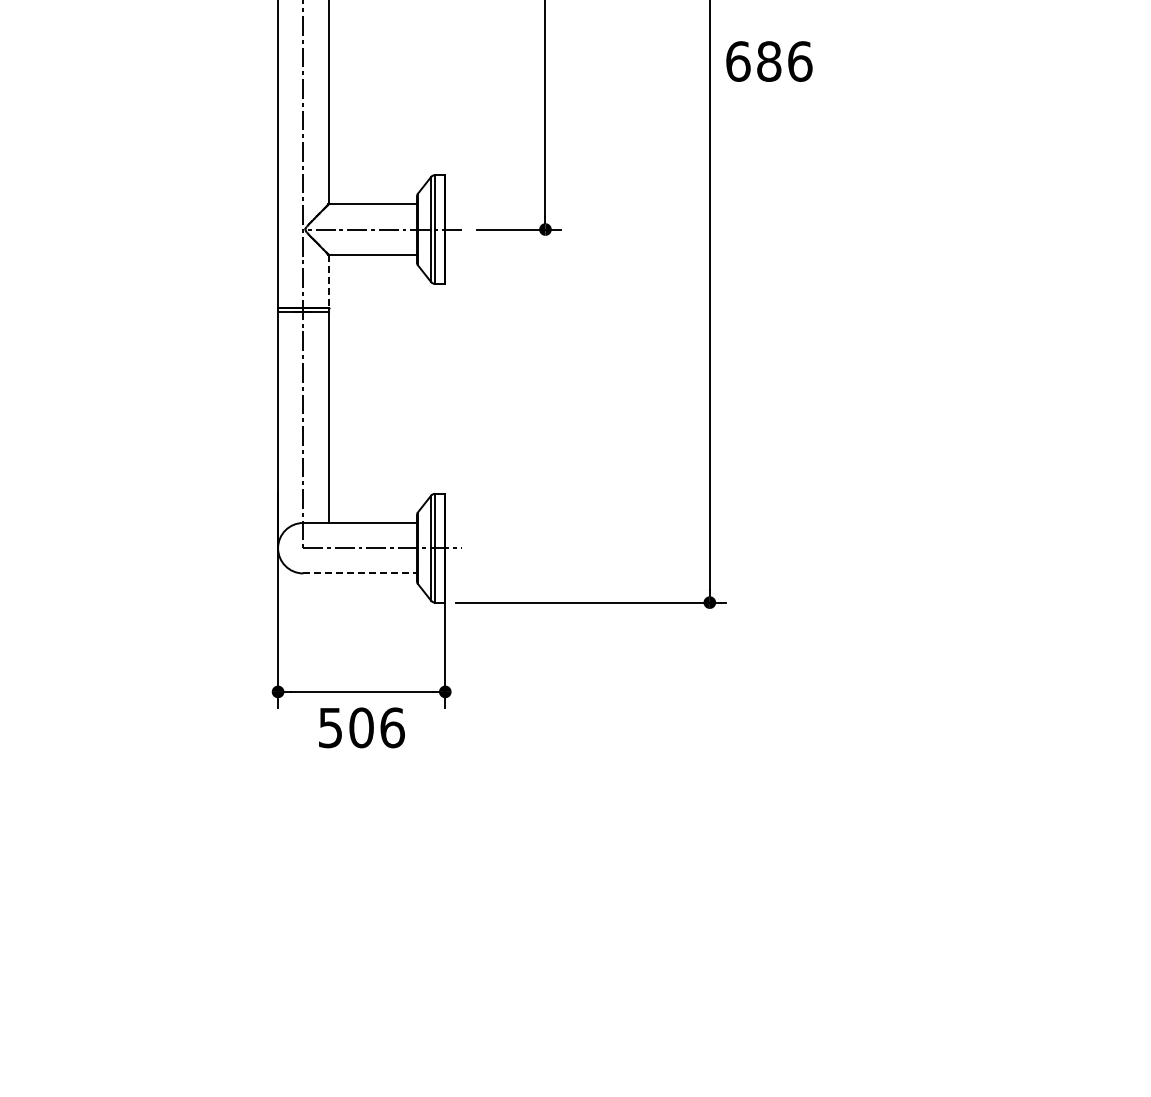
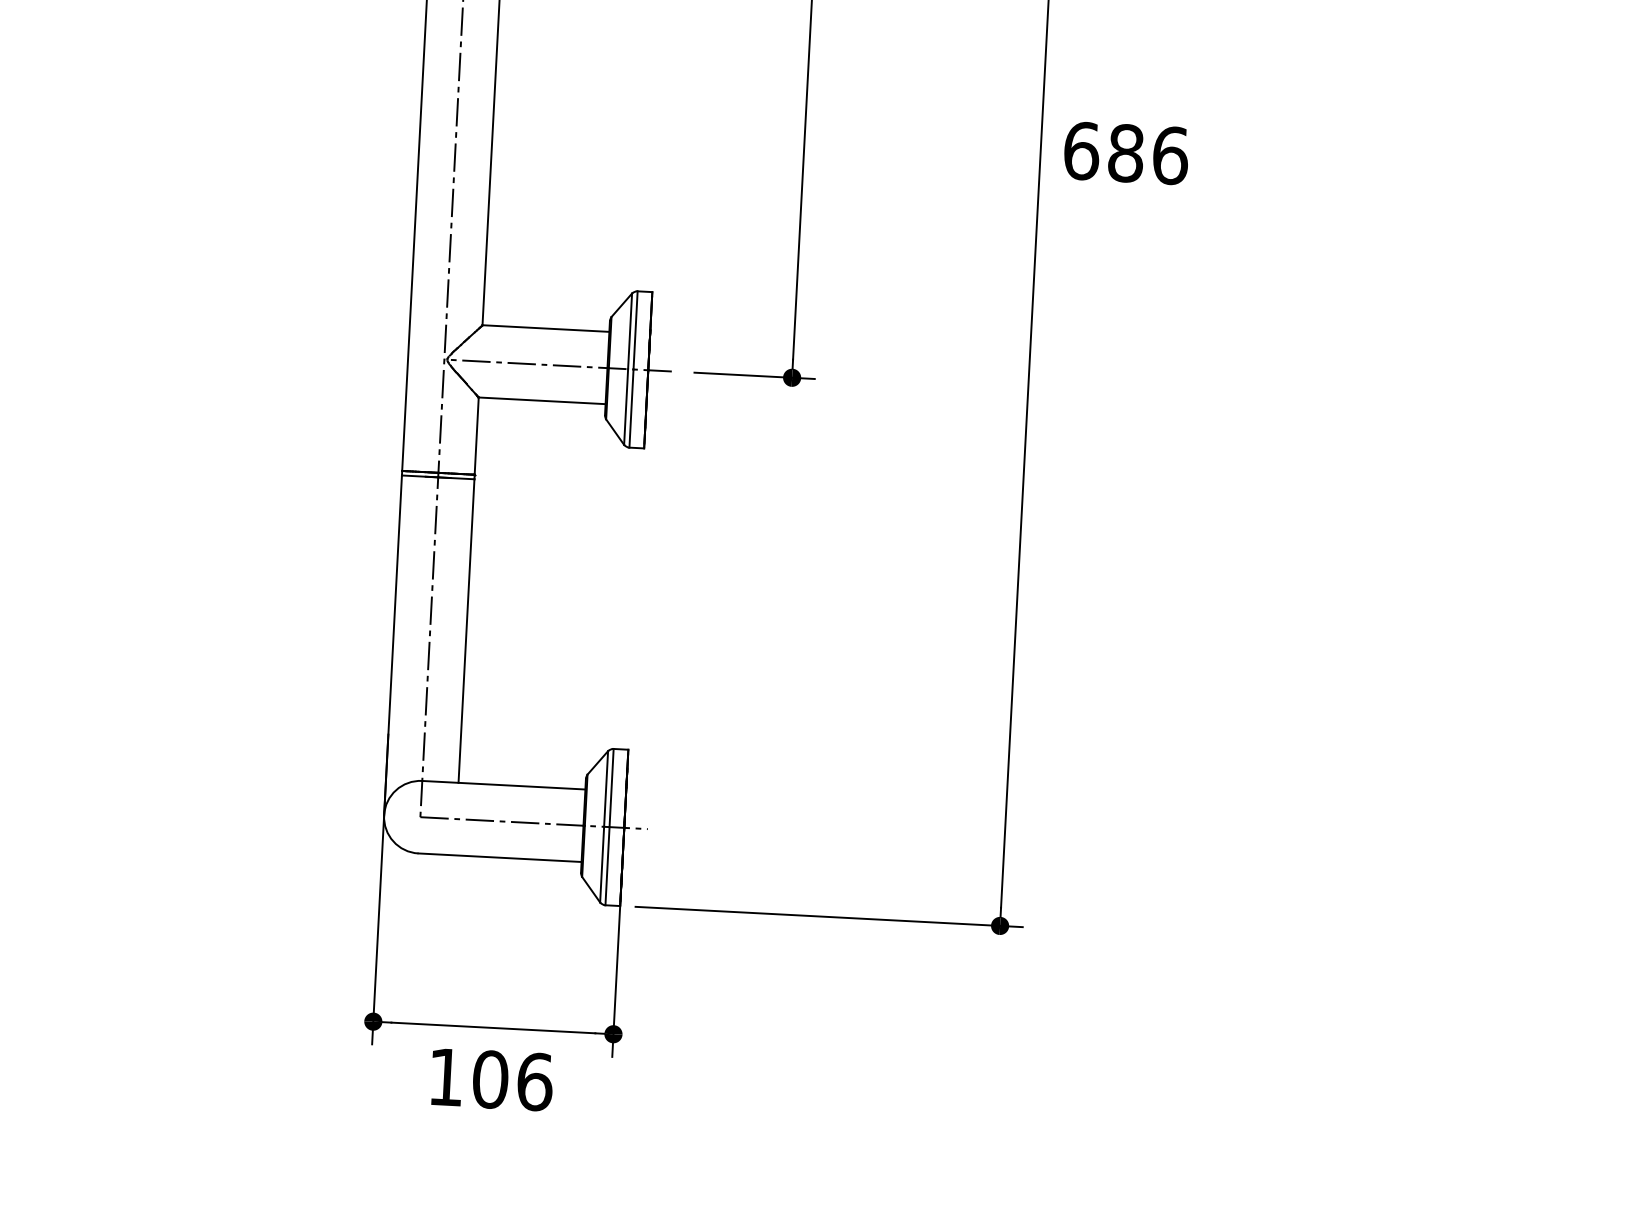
line: (328, 281) -> (476, 436), dashed -> solid
line: (360, 573) -> (500, 857), dashed -> solid
text: (330, 728) -> (445, 1078), 506 -> 106

